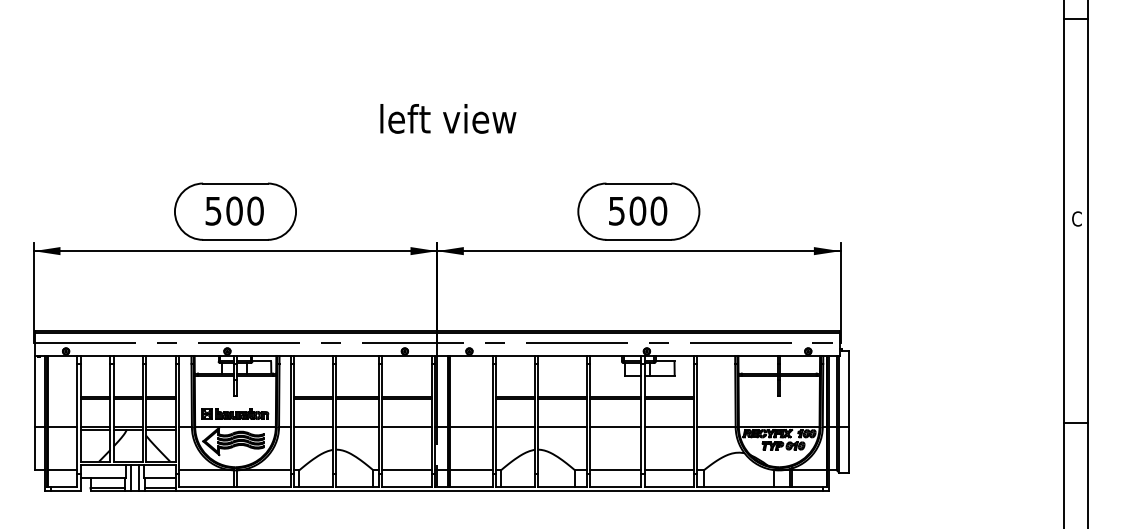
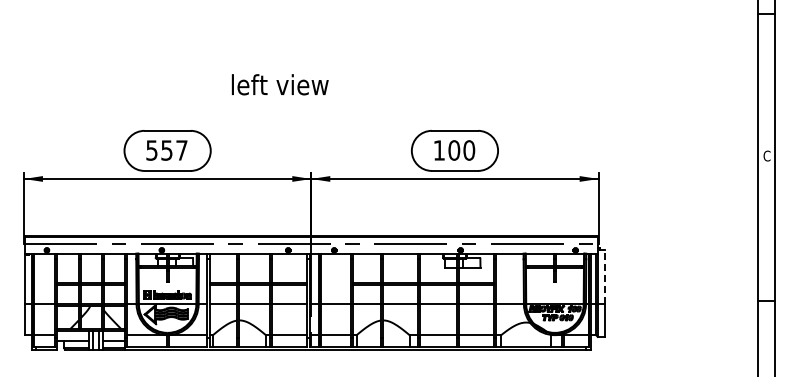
text: (447, 118) -> (279, 84), moved
text: (245, 211) -> (174, 150), 500 -> 557
text: (615, 211) -> (438, 150), 500 -> 100
line: (848, 389) -> (604, 277), solid -> dashed

